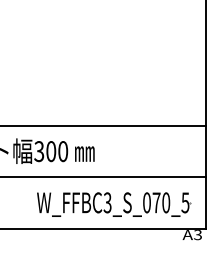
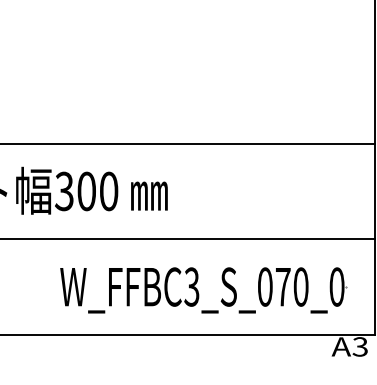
text: (185, 202) -> (337, 286), W_FFBC3_S_070_5 -> W_FFBC3_S_070_0

